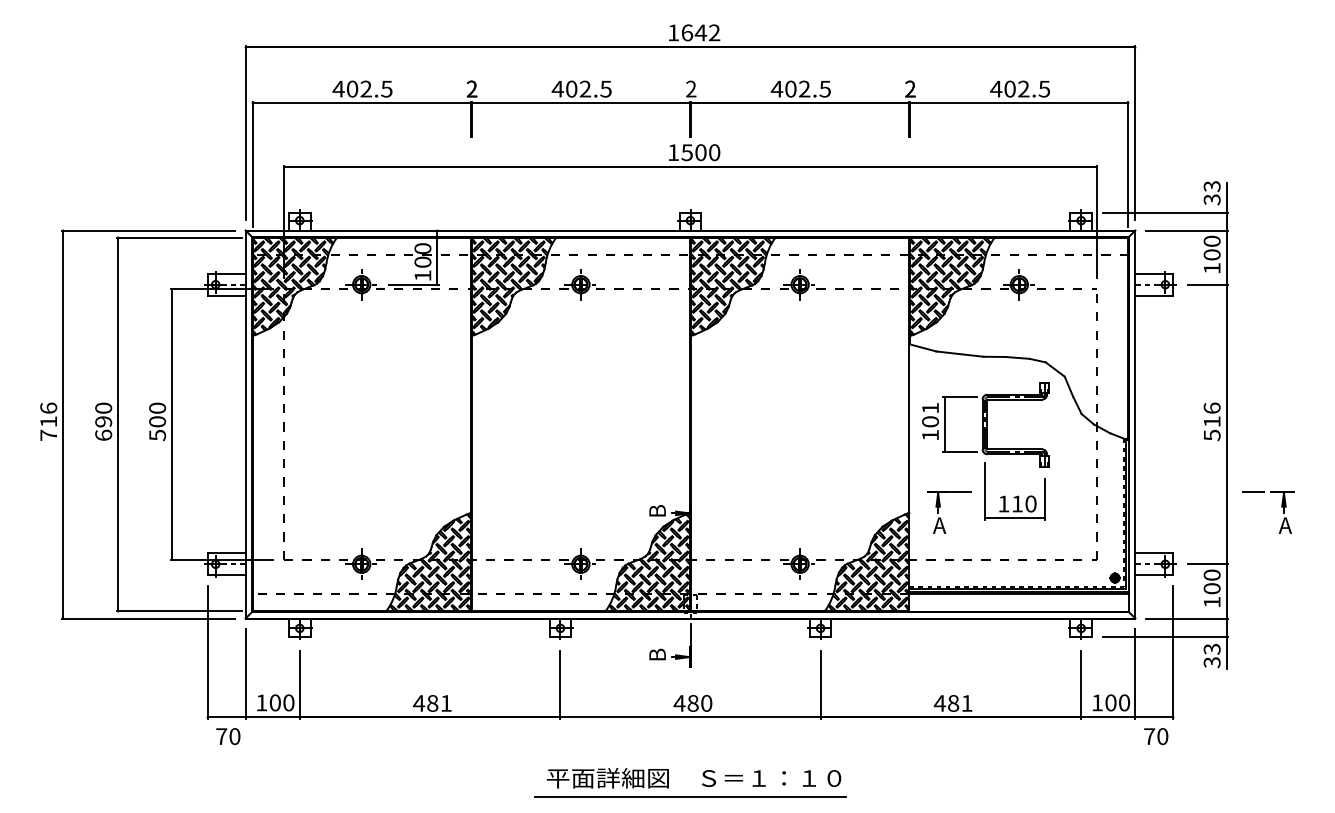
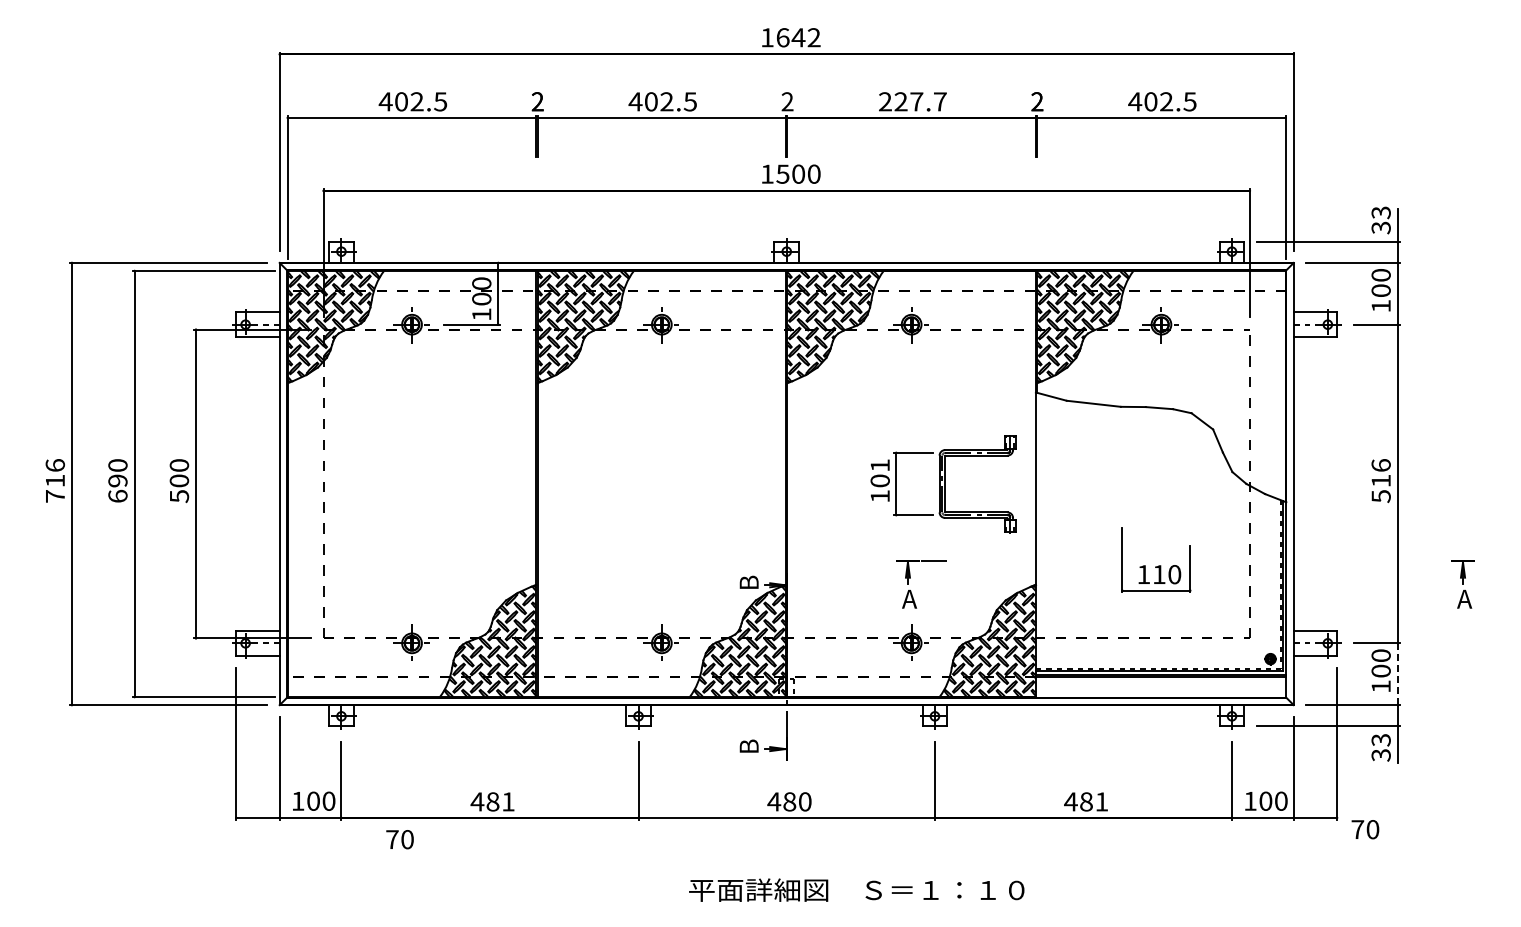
text: (800, 88) -> (912, 101), 402.5 -> 227.7
part: (986, 424) -> (943, 484), moved
line: (1257, 492) -> (1432, 561), removed
part: (941, 518) -> (911, 591), moved
line: (1226, 591) -> (1397, 674), solid -> dashed
text: (227, 736) -> (399, 839), moved
text: (1156, 736) -> (1365, 829), moved
text: (693, 777) -> (856, 889), moved
line: (690, 796) -> (786, 908), removed

